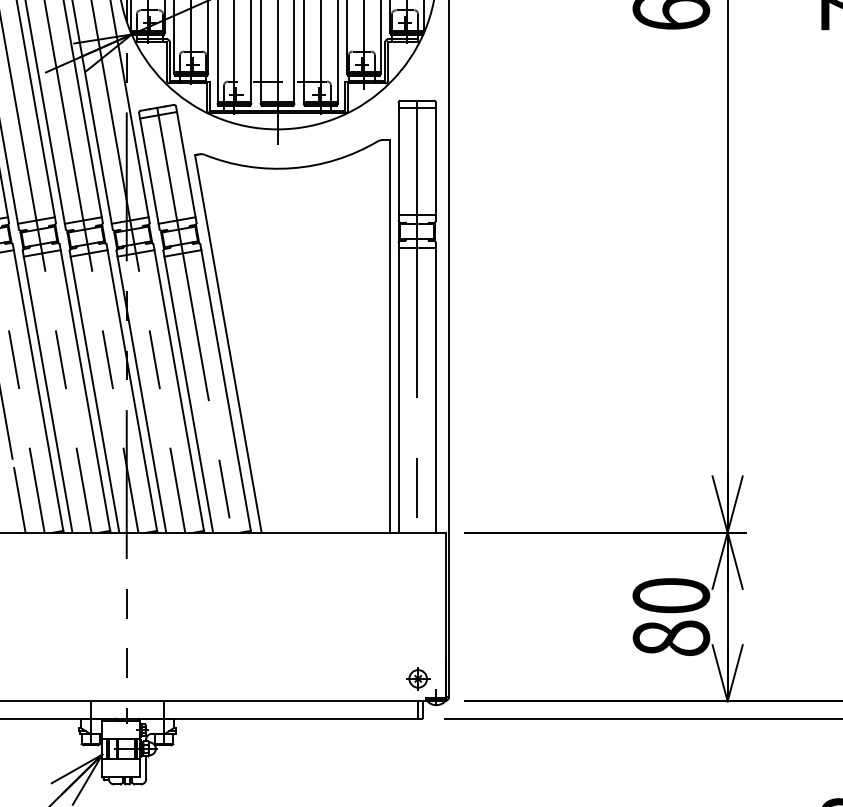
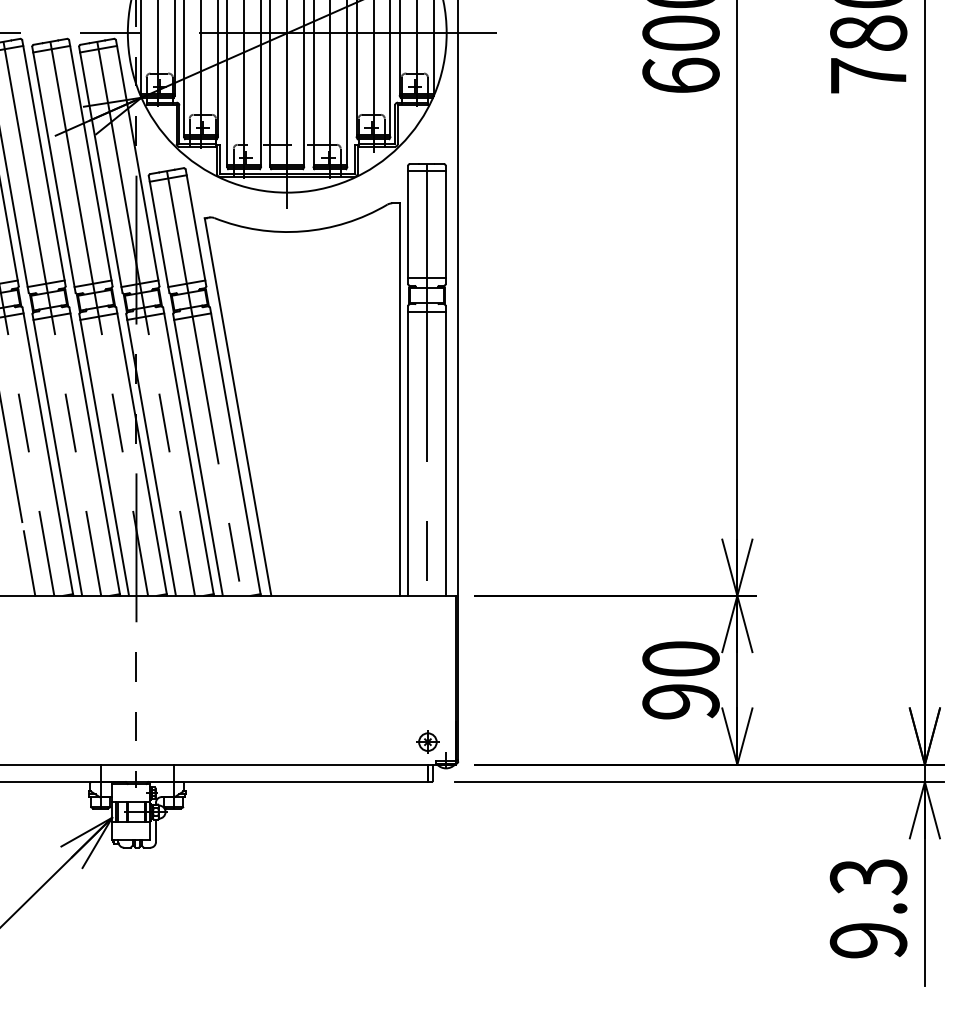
text: (670, 638) -> (680, 701), 80 -> 90

